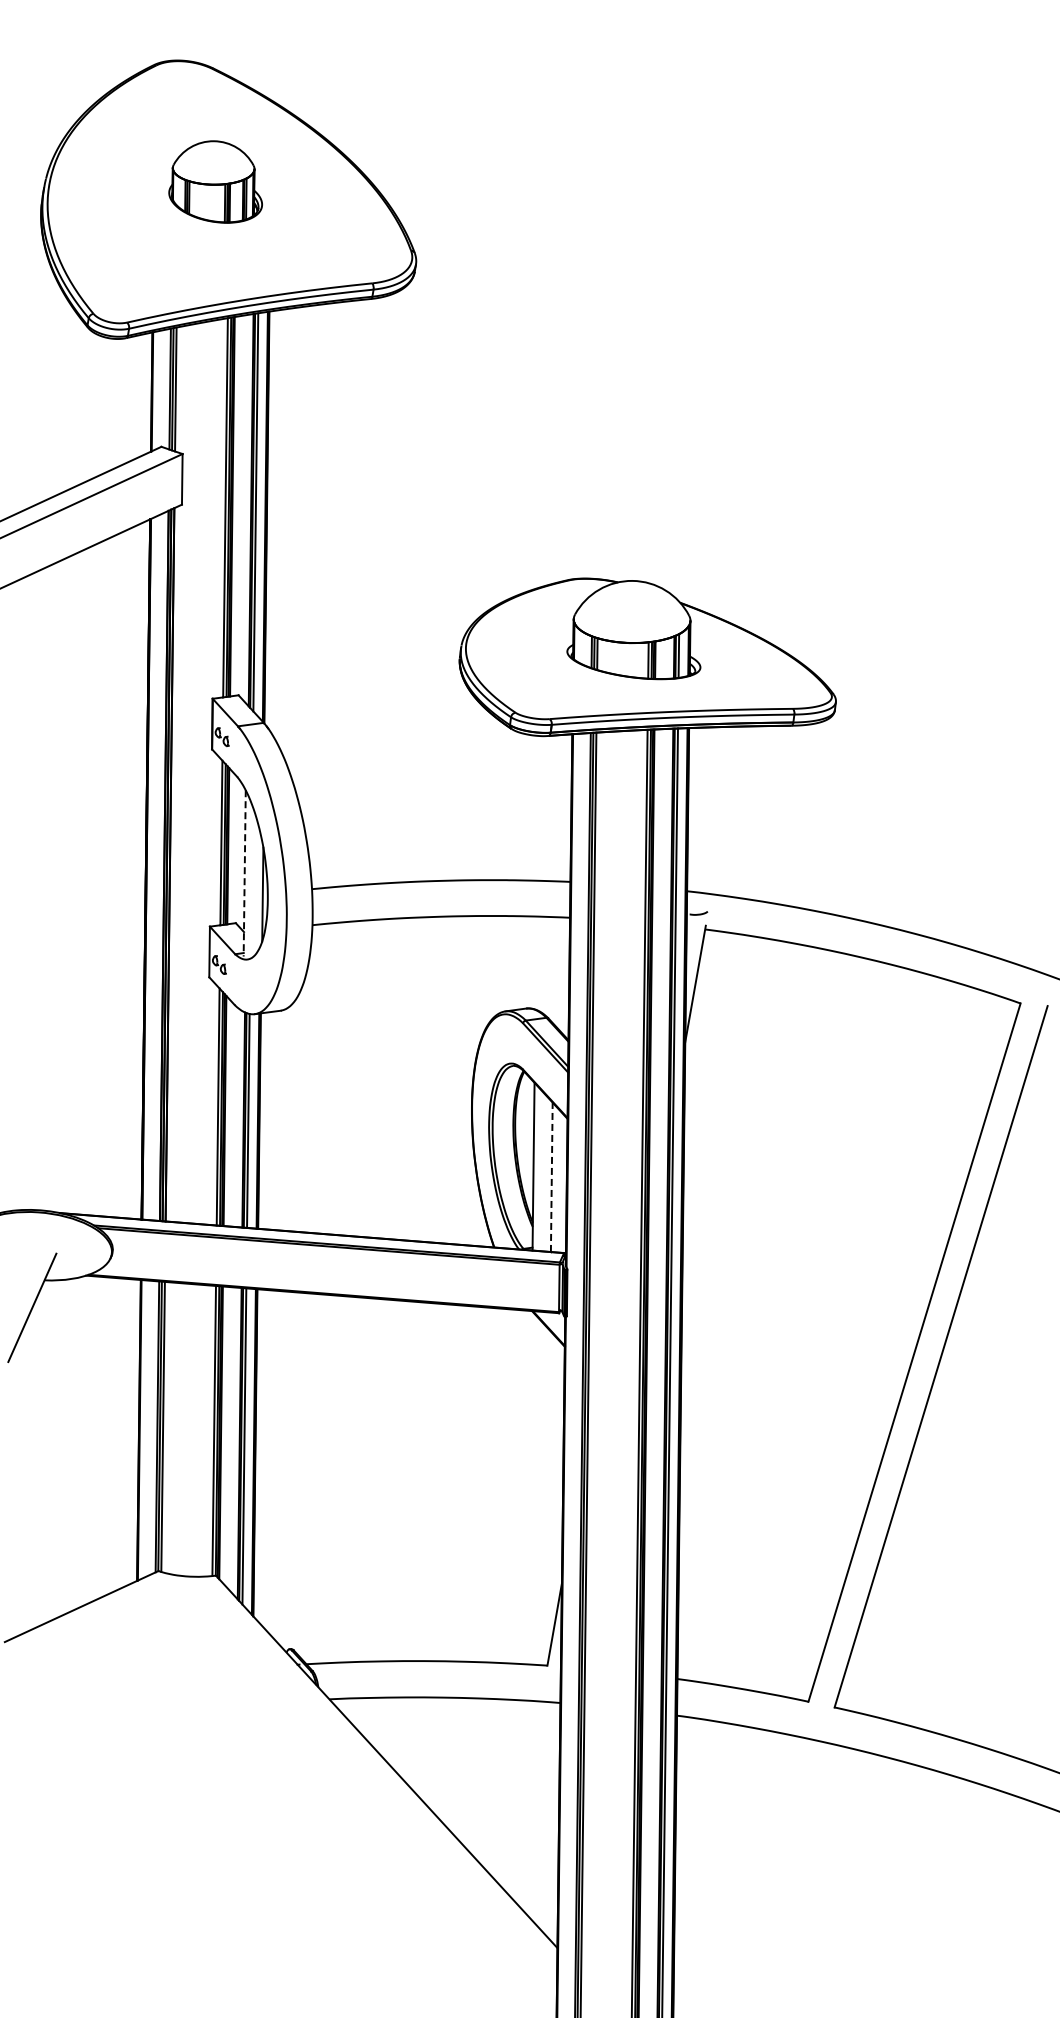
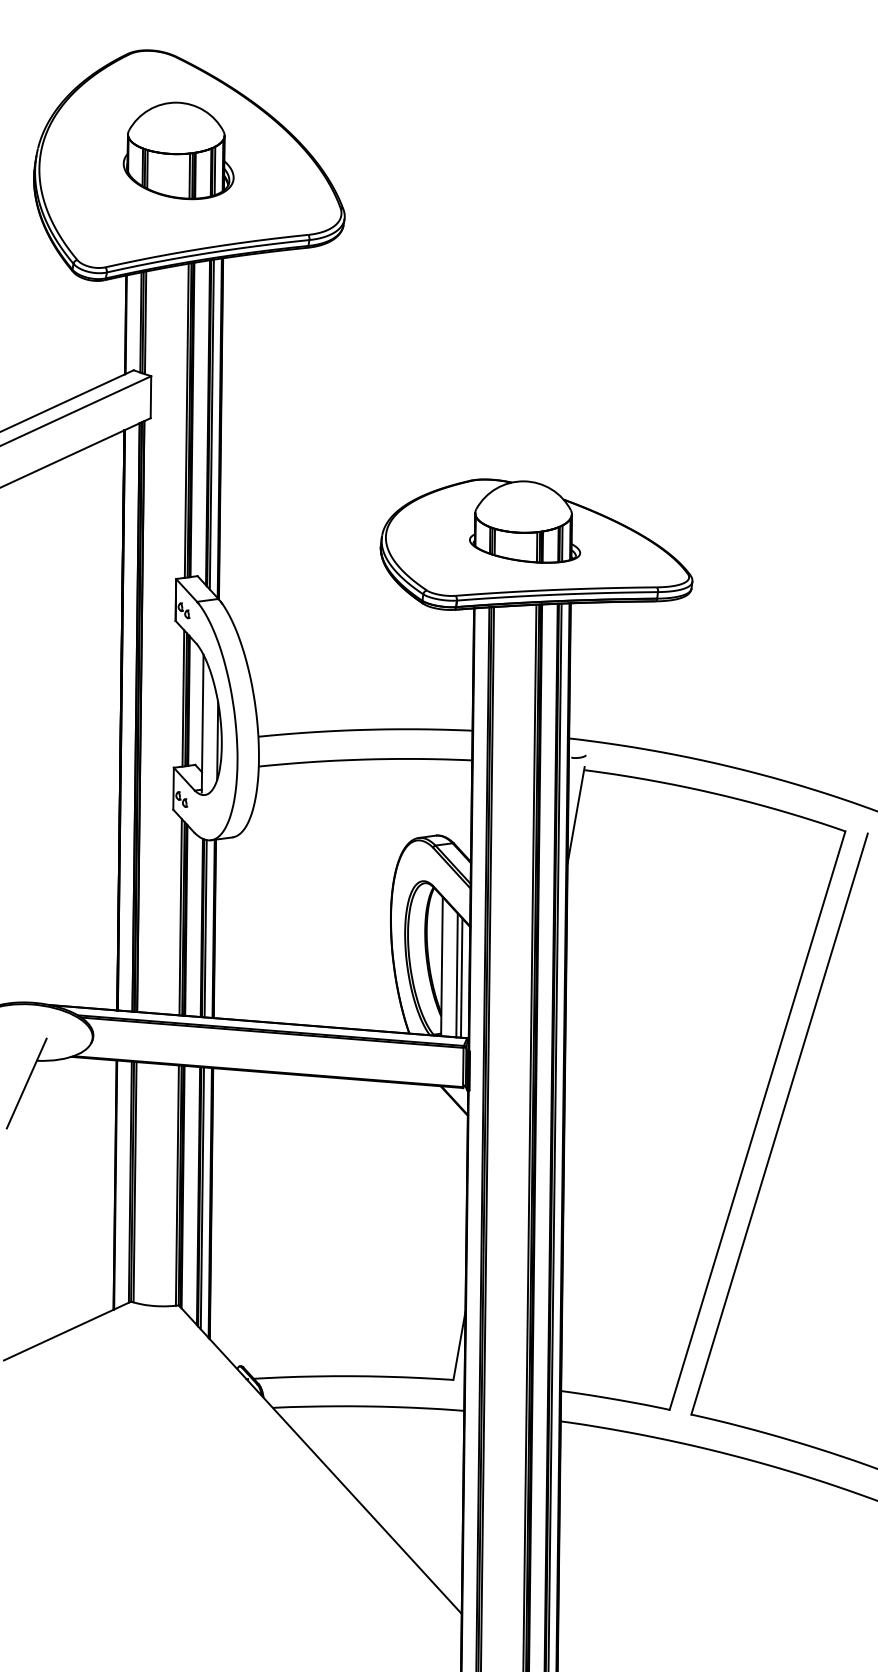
part: (215, 181) -> (178, 150), size x1.43
line: (244, 873) -> (202, 723), dashed -> solid
line: (551, 1177) -> (456, 975), dashed -> solid
line: (557, 1180) -> (461, 978), added

